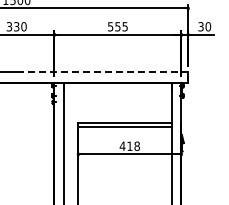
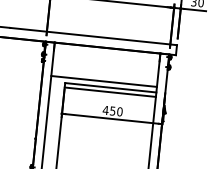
line: (102, 72) -> (93, 36), dashed -> solid
line: (117, 117) -> (103, 81), added
text: (133, 145) -> (116, 110), 418 -> 450

